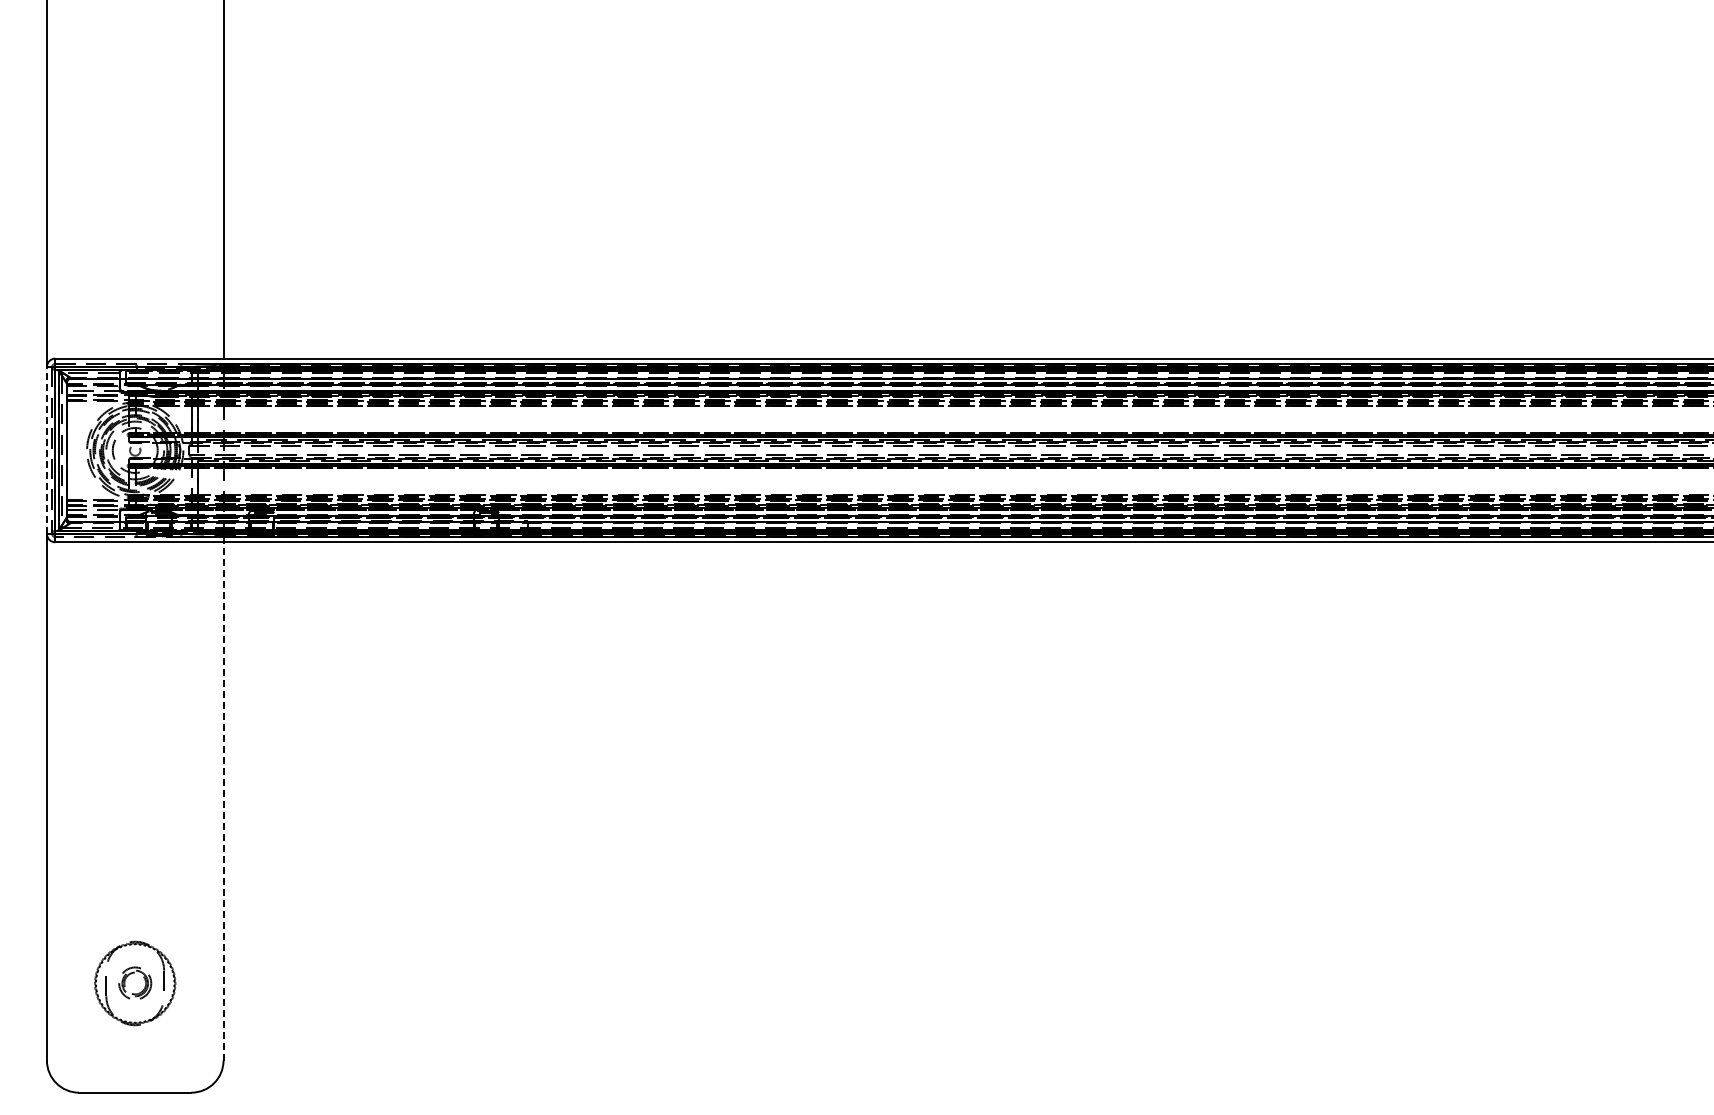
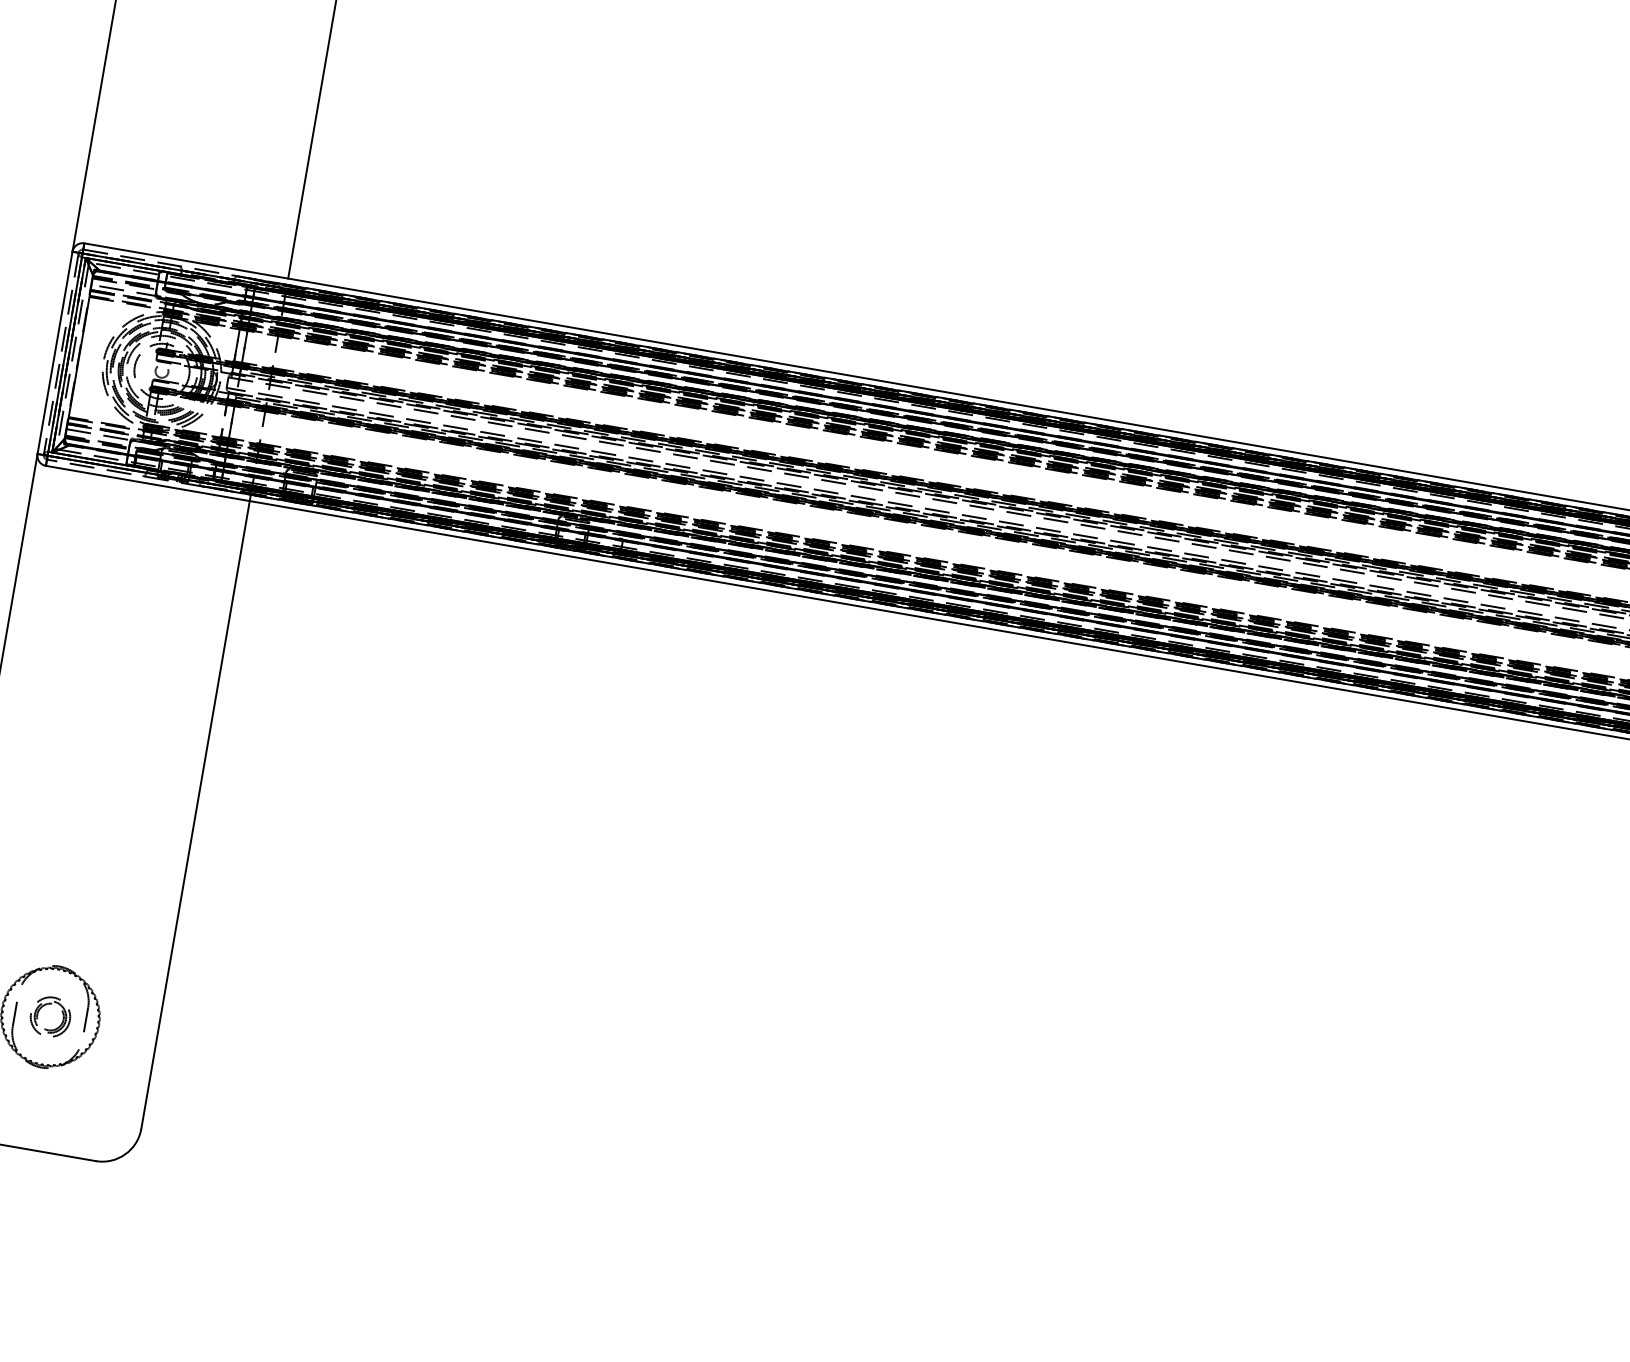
line: (46, 449) -> (54, 351), dashed -> solid
line: (223, 800) -> (195, 813), dashed -> solid

